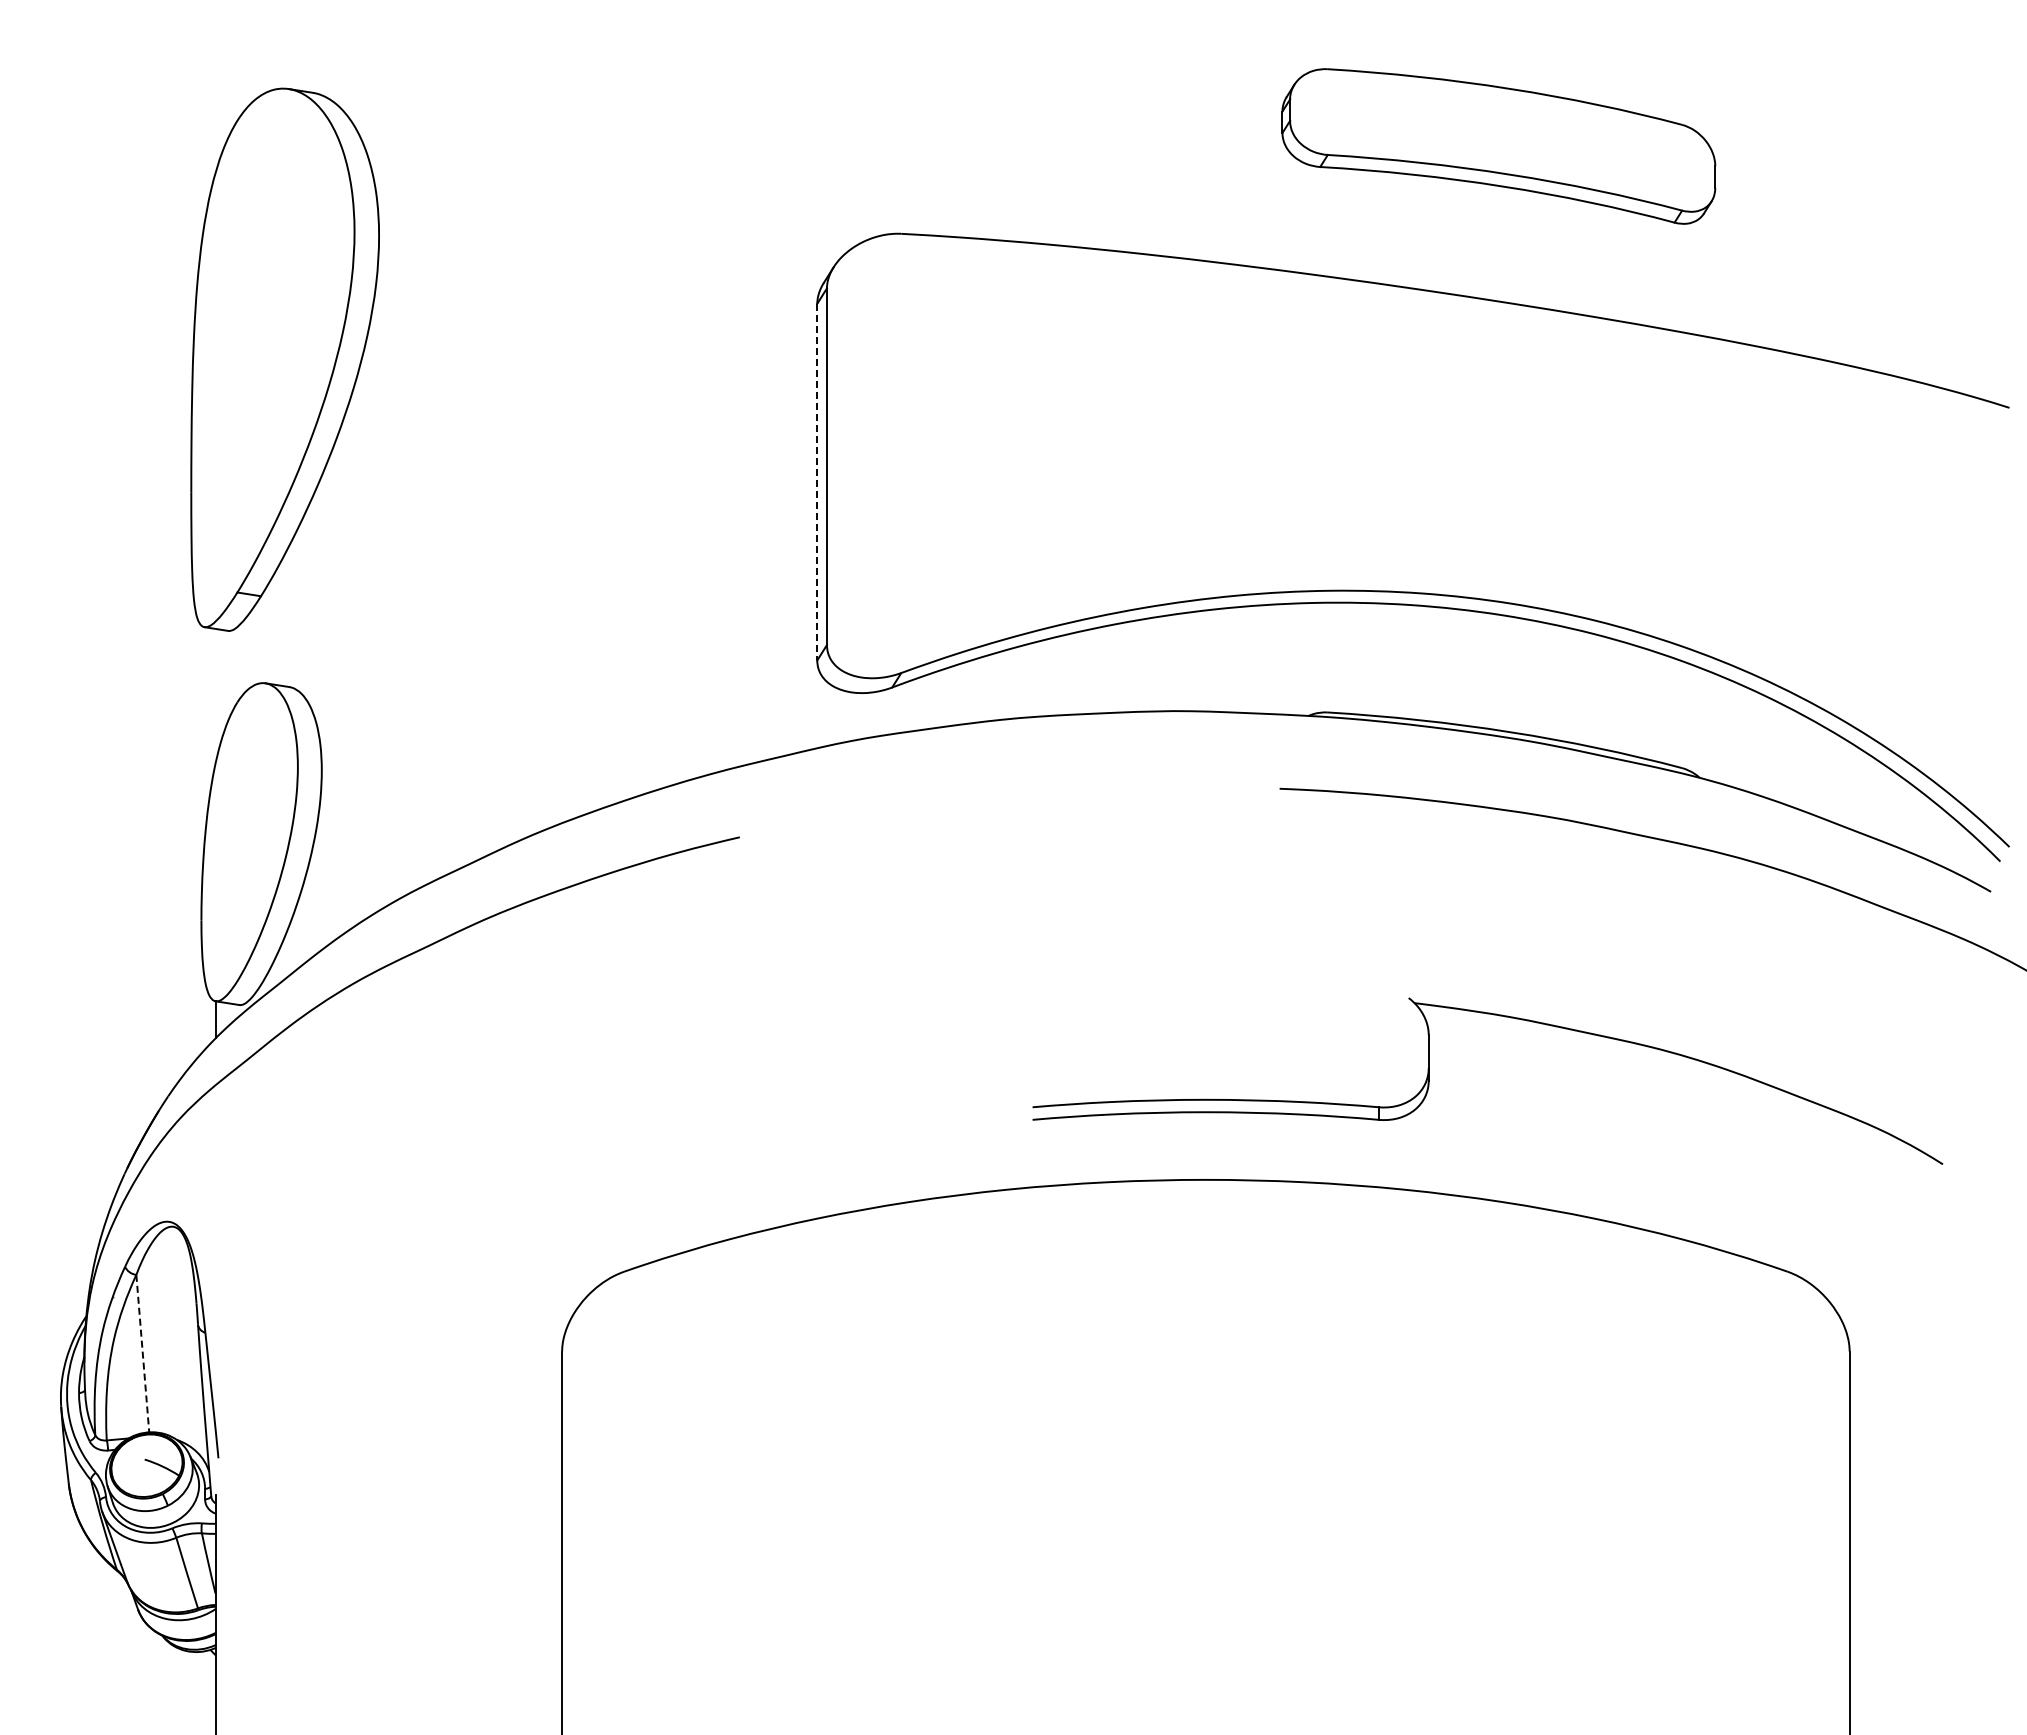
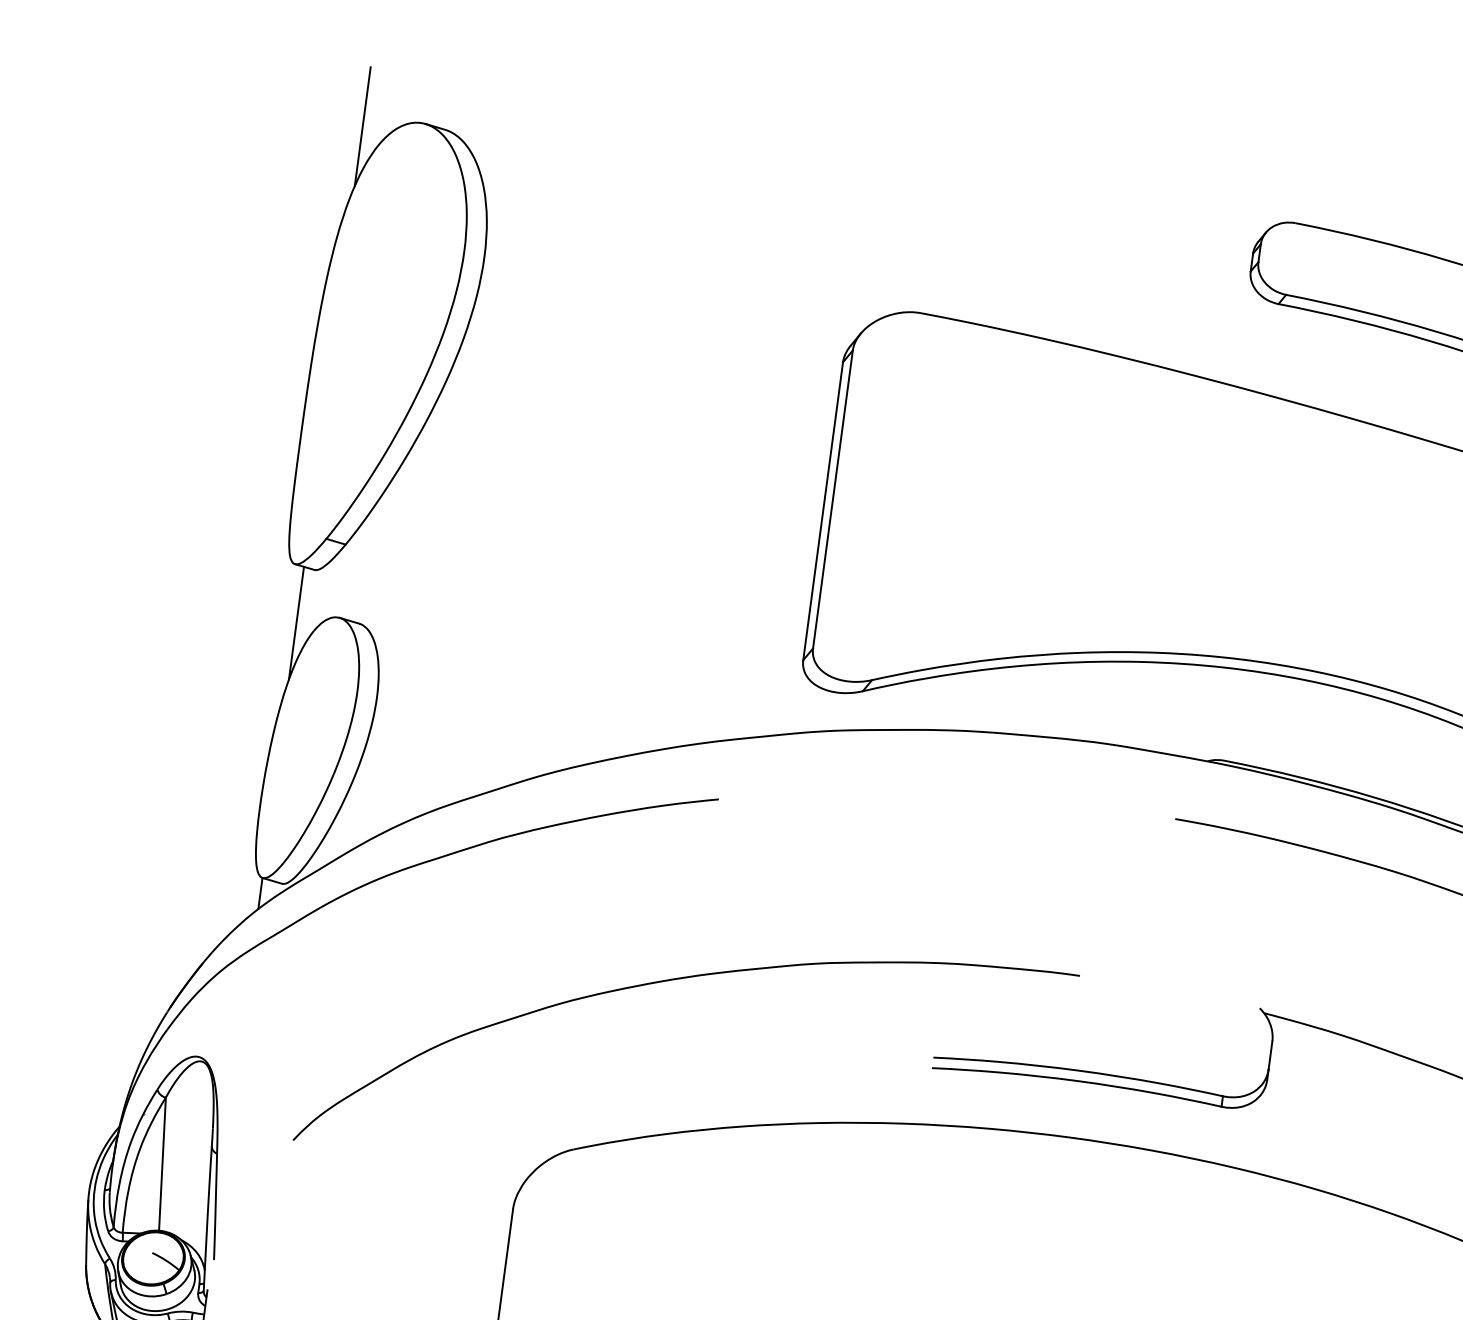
line: (215, 101) -> (362, 126), added
line: (817, 482) -> (823, 511), dashed -> solid
line: (215, 695) -> (296, 622), added
curve: (714, 1057) -> (673, 980), added
line: (142, 1353) -> (162, 1164), dashed -> solid

